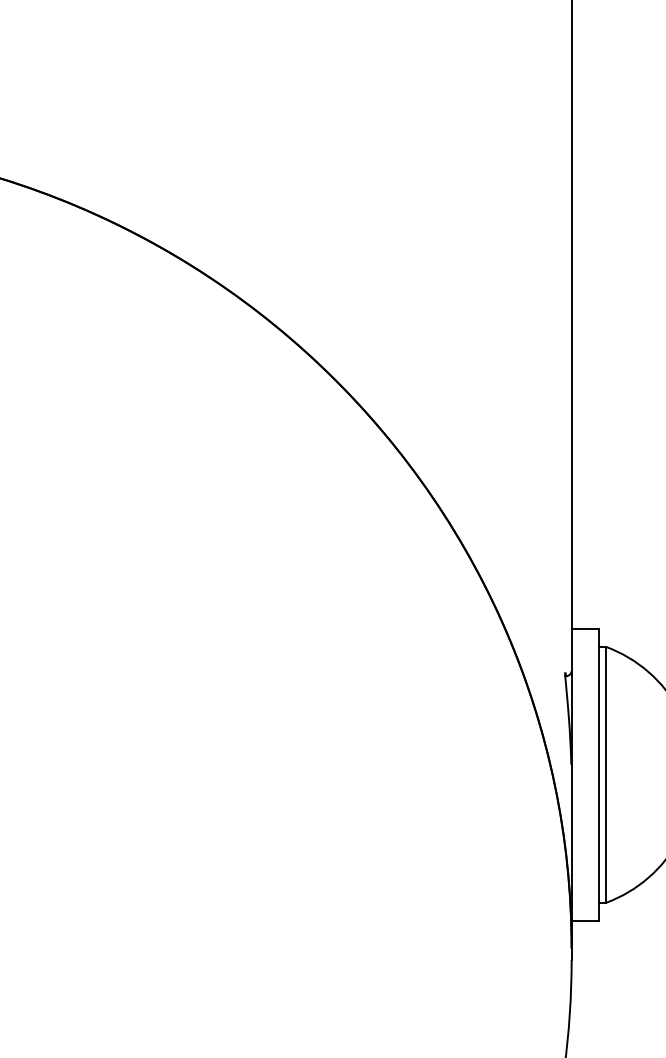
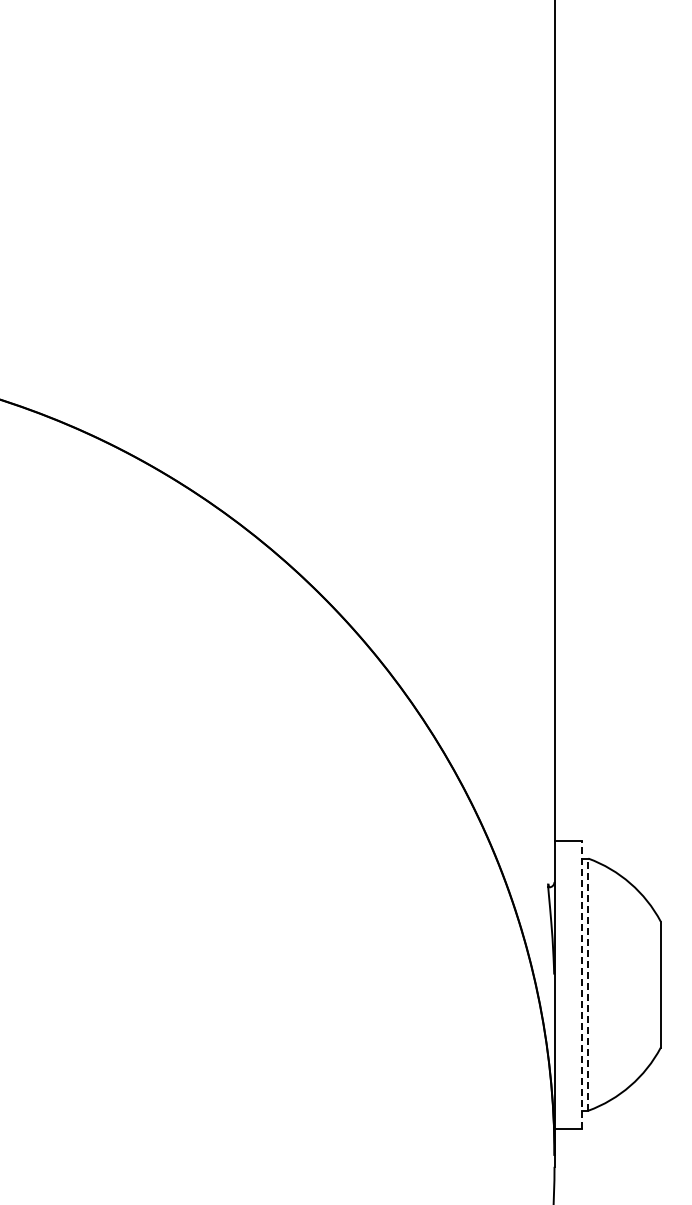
line: (599, 774) -> (581, 984), solid -> dashed
line: (606, 774) -> (588, 984), solid -> dashed

